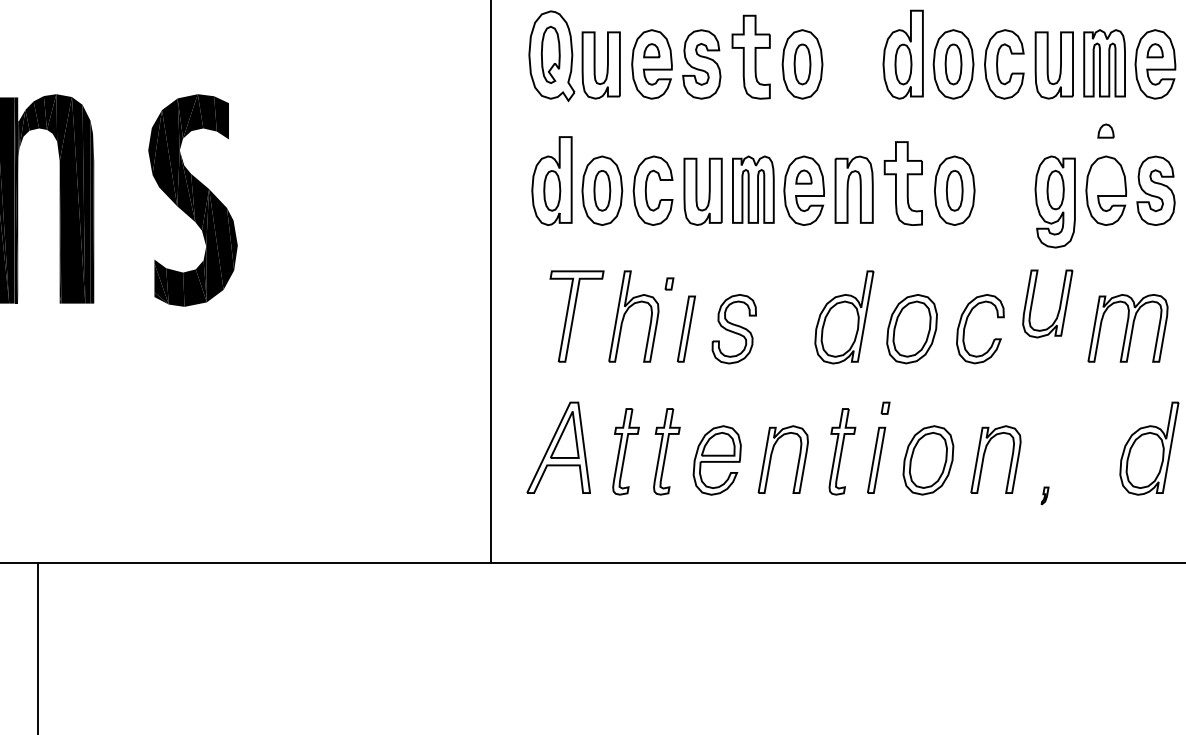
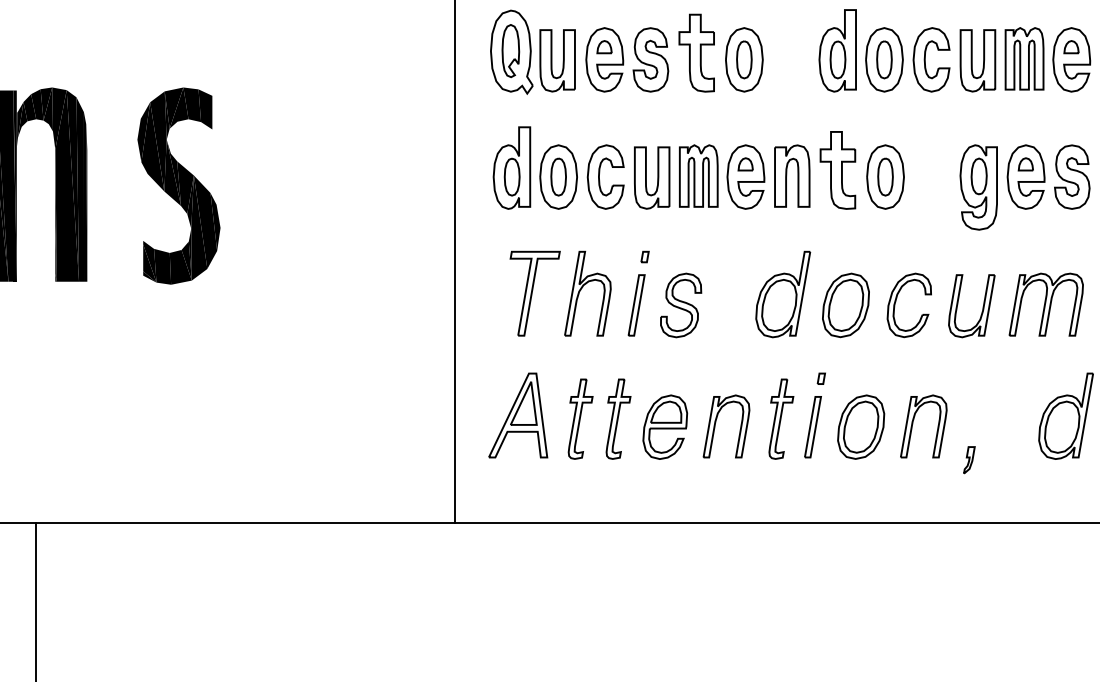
part: (1105, 130) -> (1025, 163), moved
part: (669, 283) -> (645, 256), moved
part: (1059, 303) -> (982, 305), moved
part: (1044, 495) -> (968, 459), size x1.67

